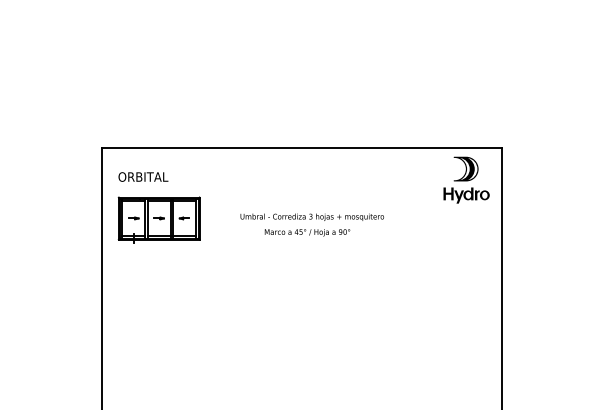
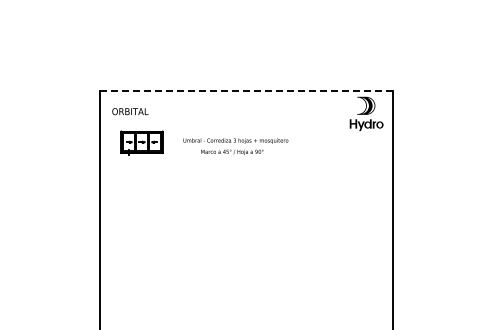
line: (302, 148) -> (246, 90), solid -> dashed
part: (158, 219) -> (141, 142), size x0.7
text: (311, 224) -> (235, 146), moved

